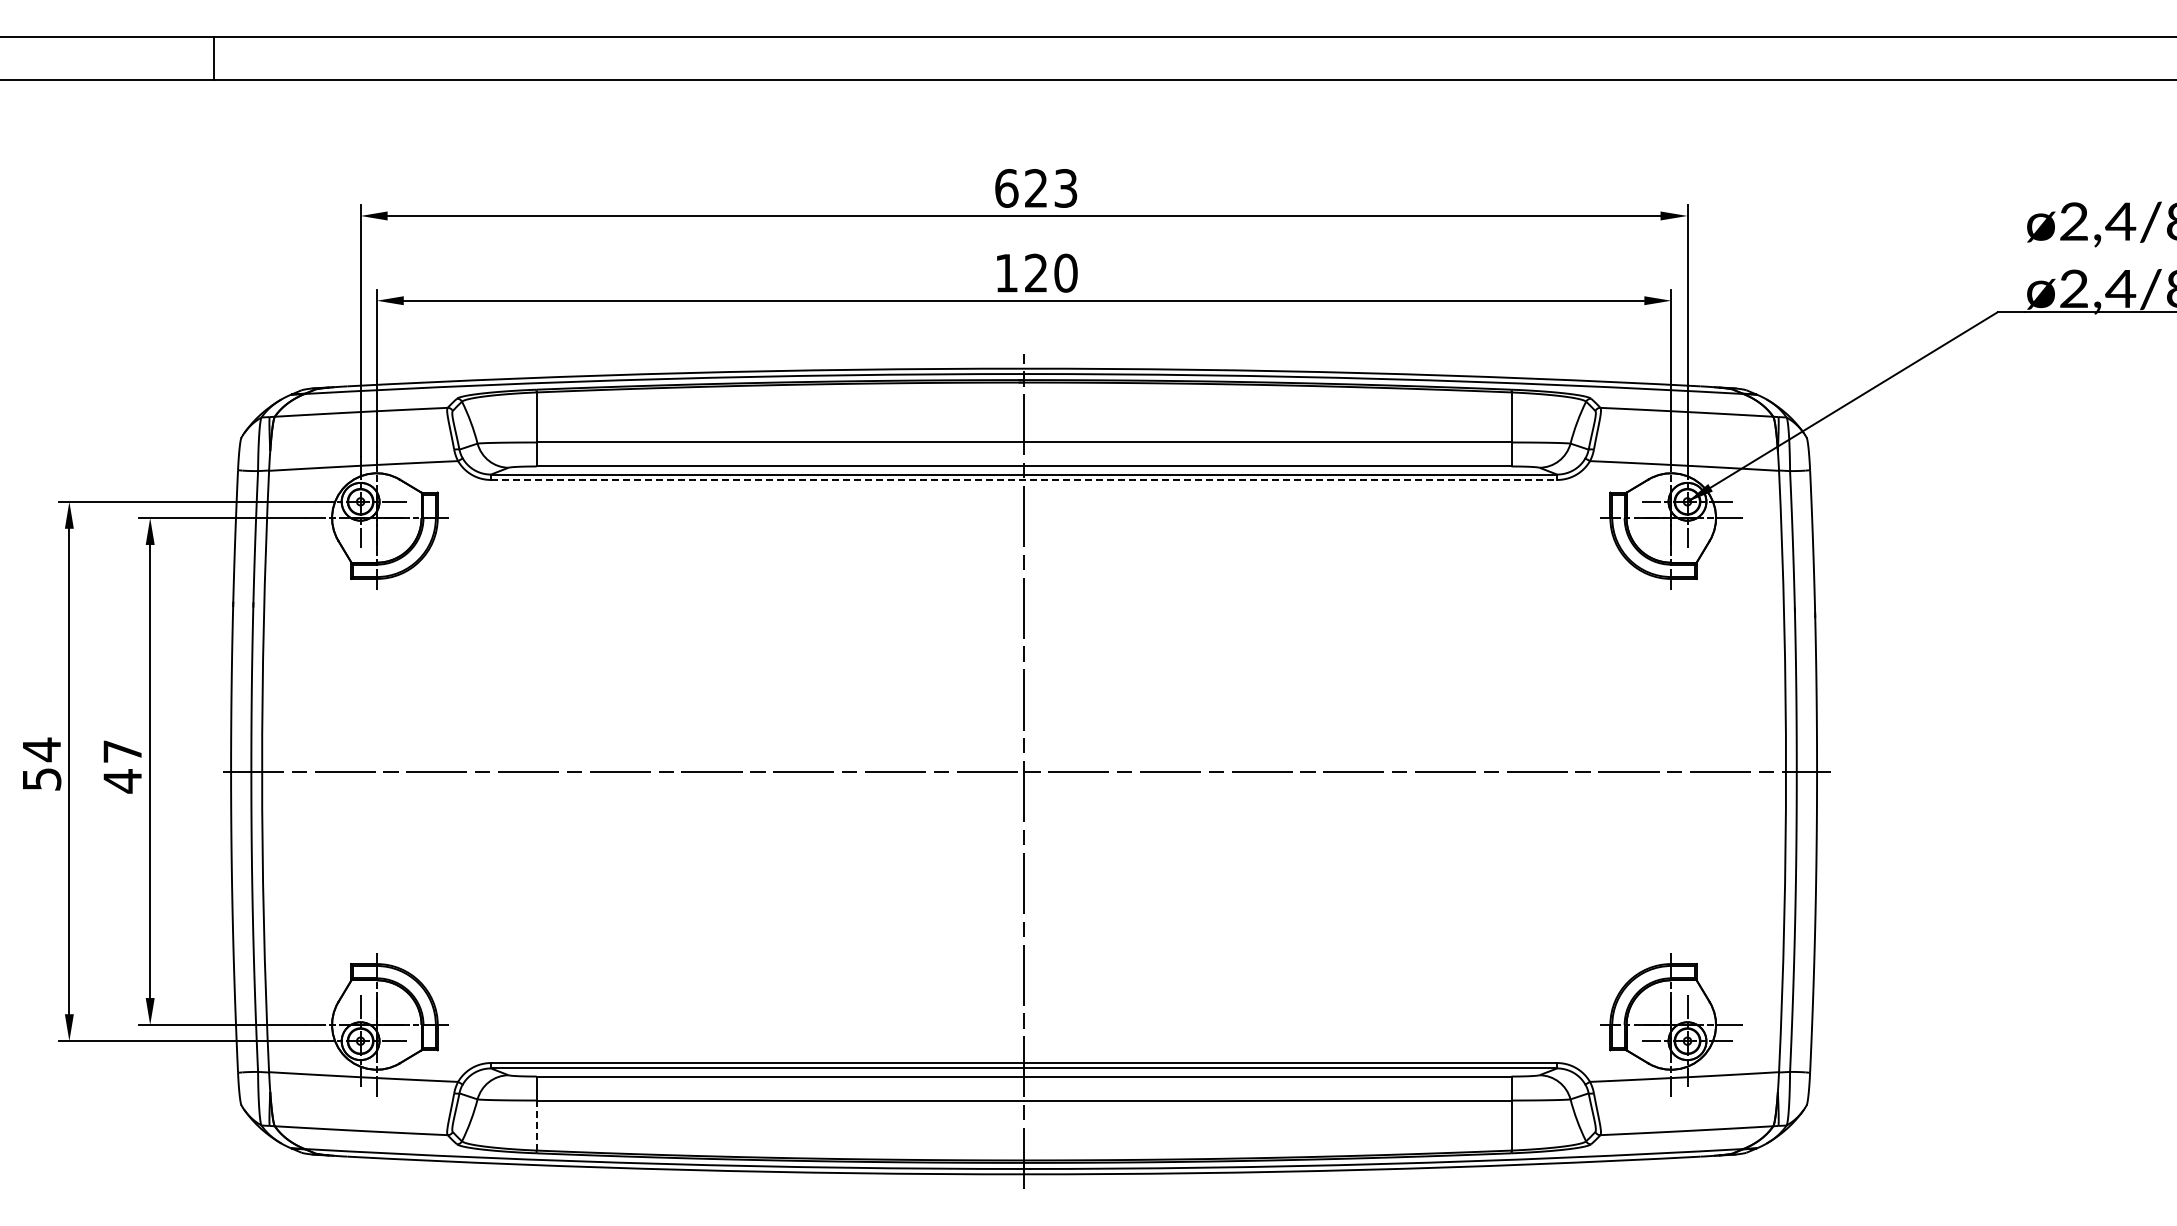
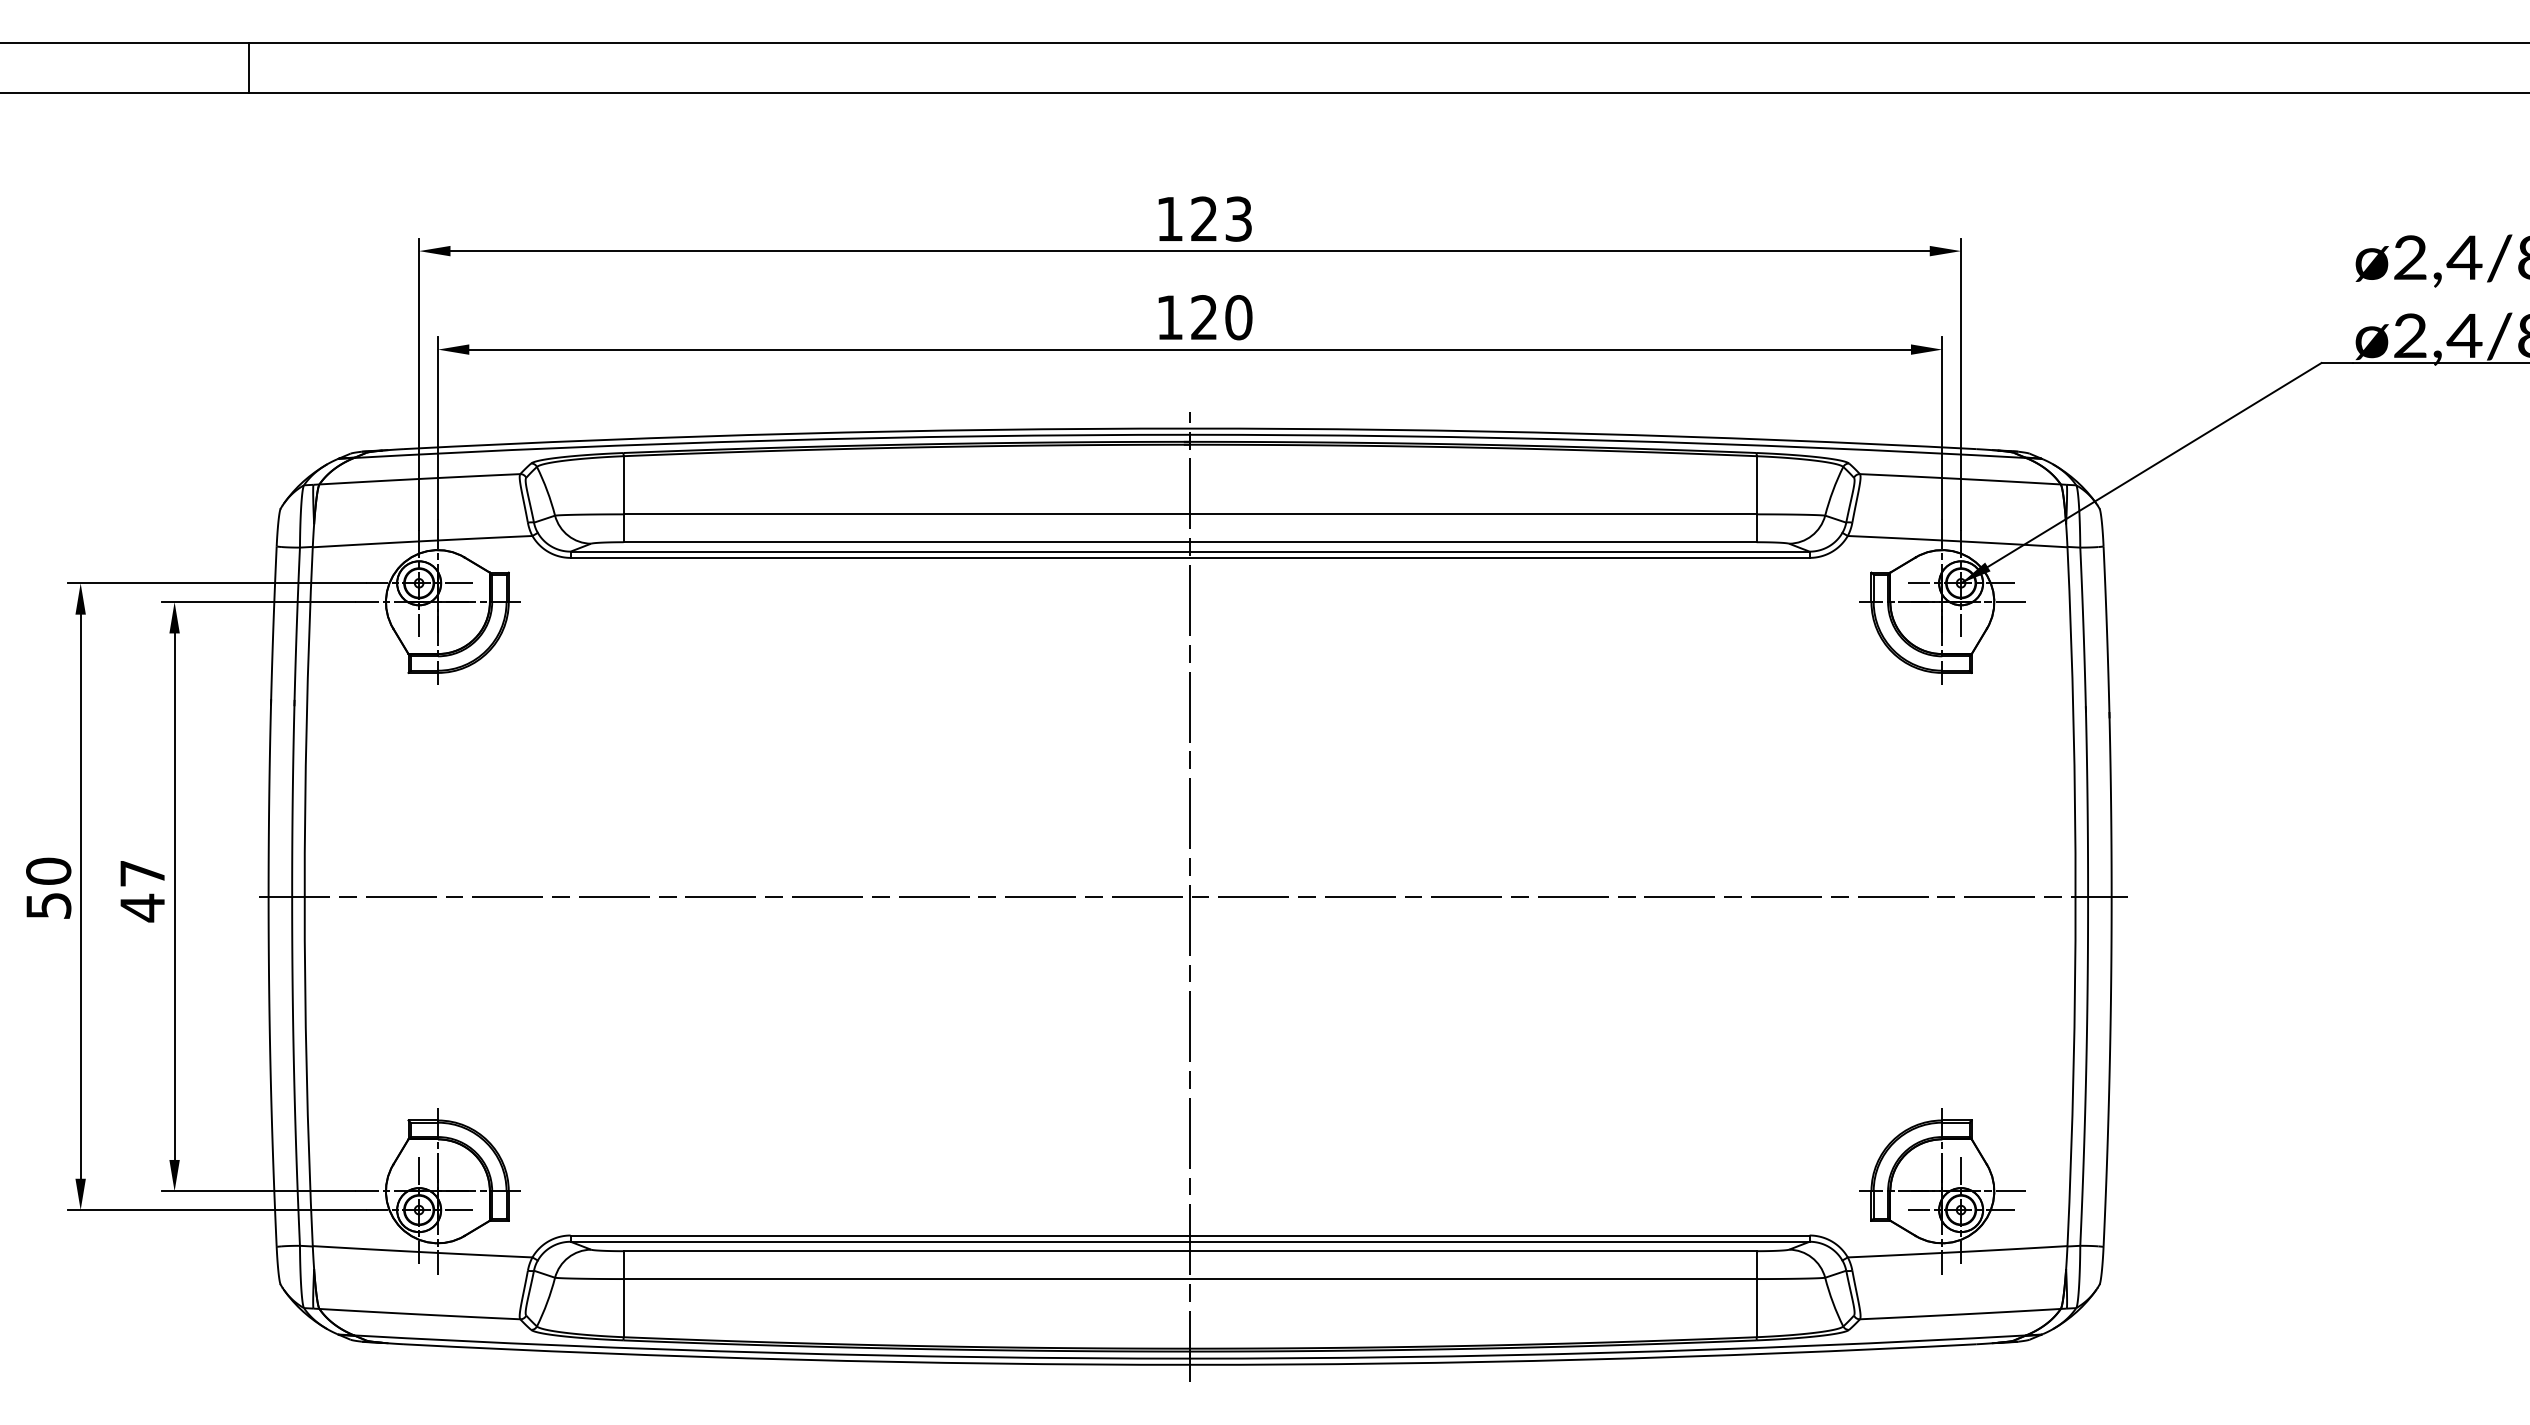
text: (1006, 188) -> (1169, 219), 623 -> 123
line: (1024, 479) -> (1190, 557), dashed -> solid
text: (41, 749) -> (48, 871), 54 -> 50
line: (536, 1125) -> (623, 1308), dashed -> solid

